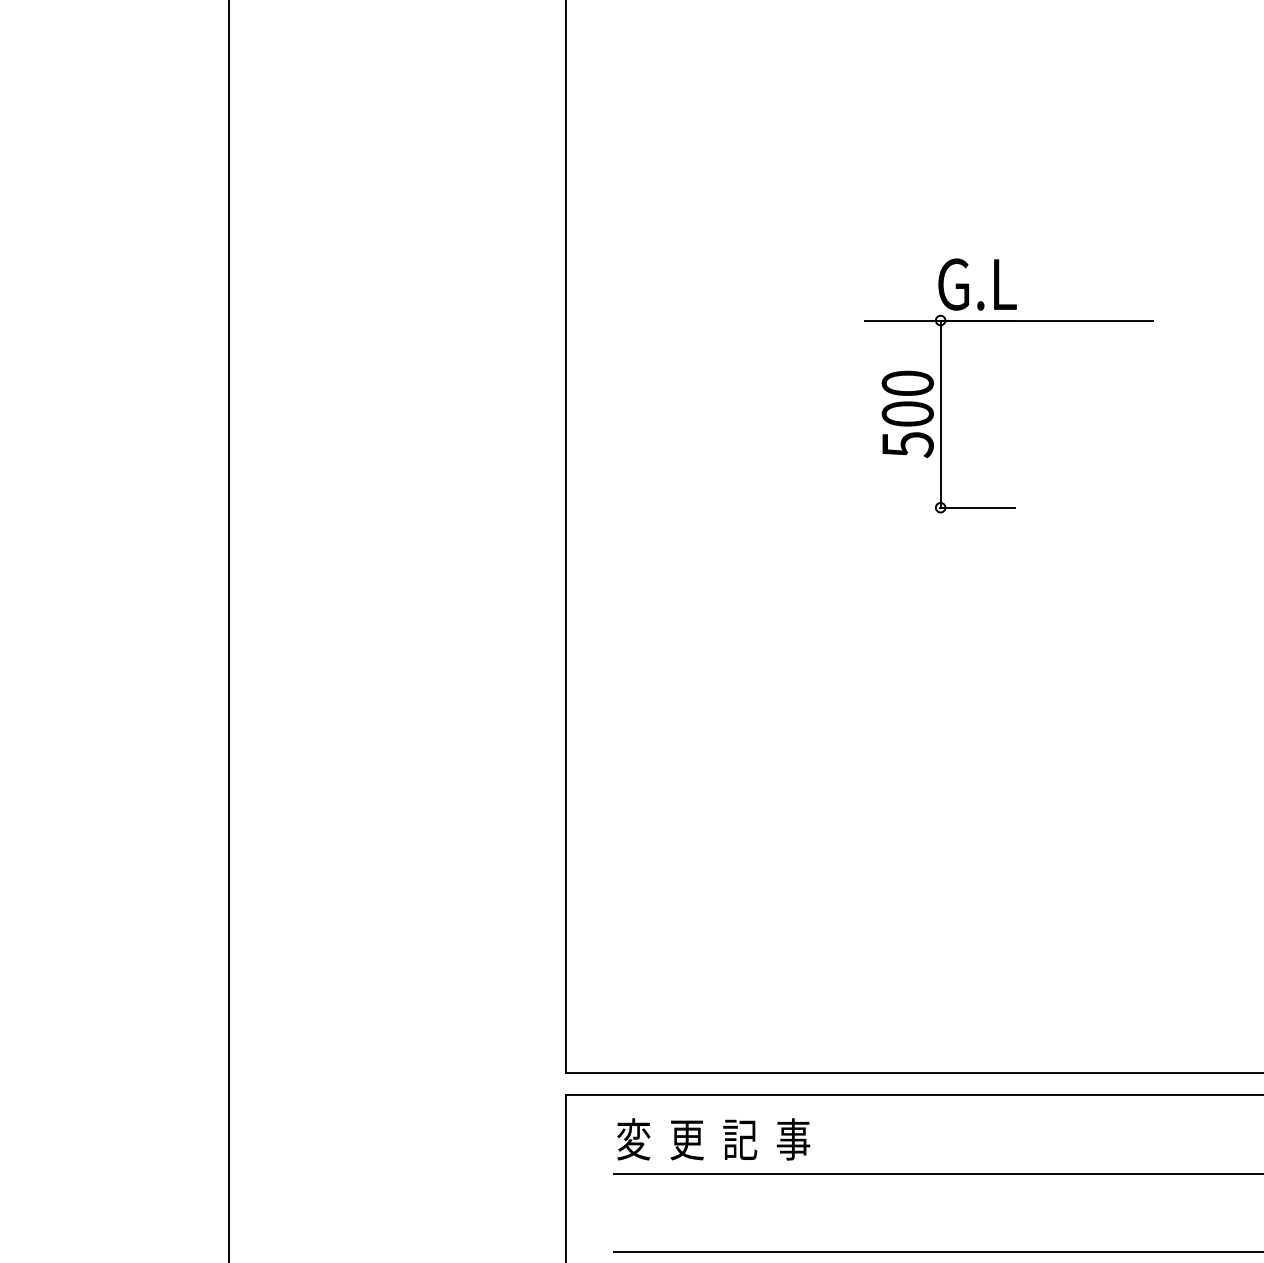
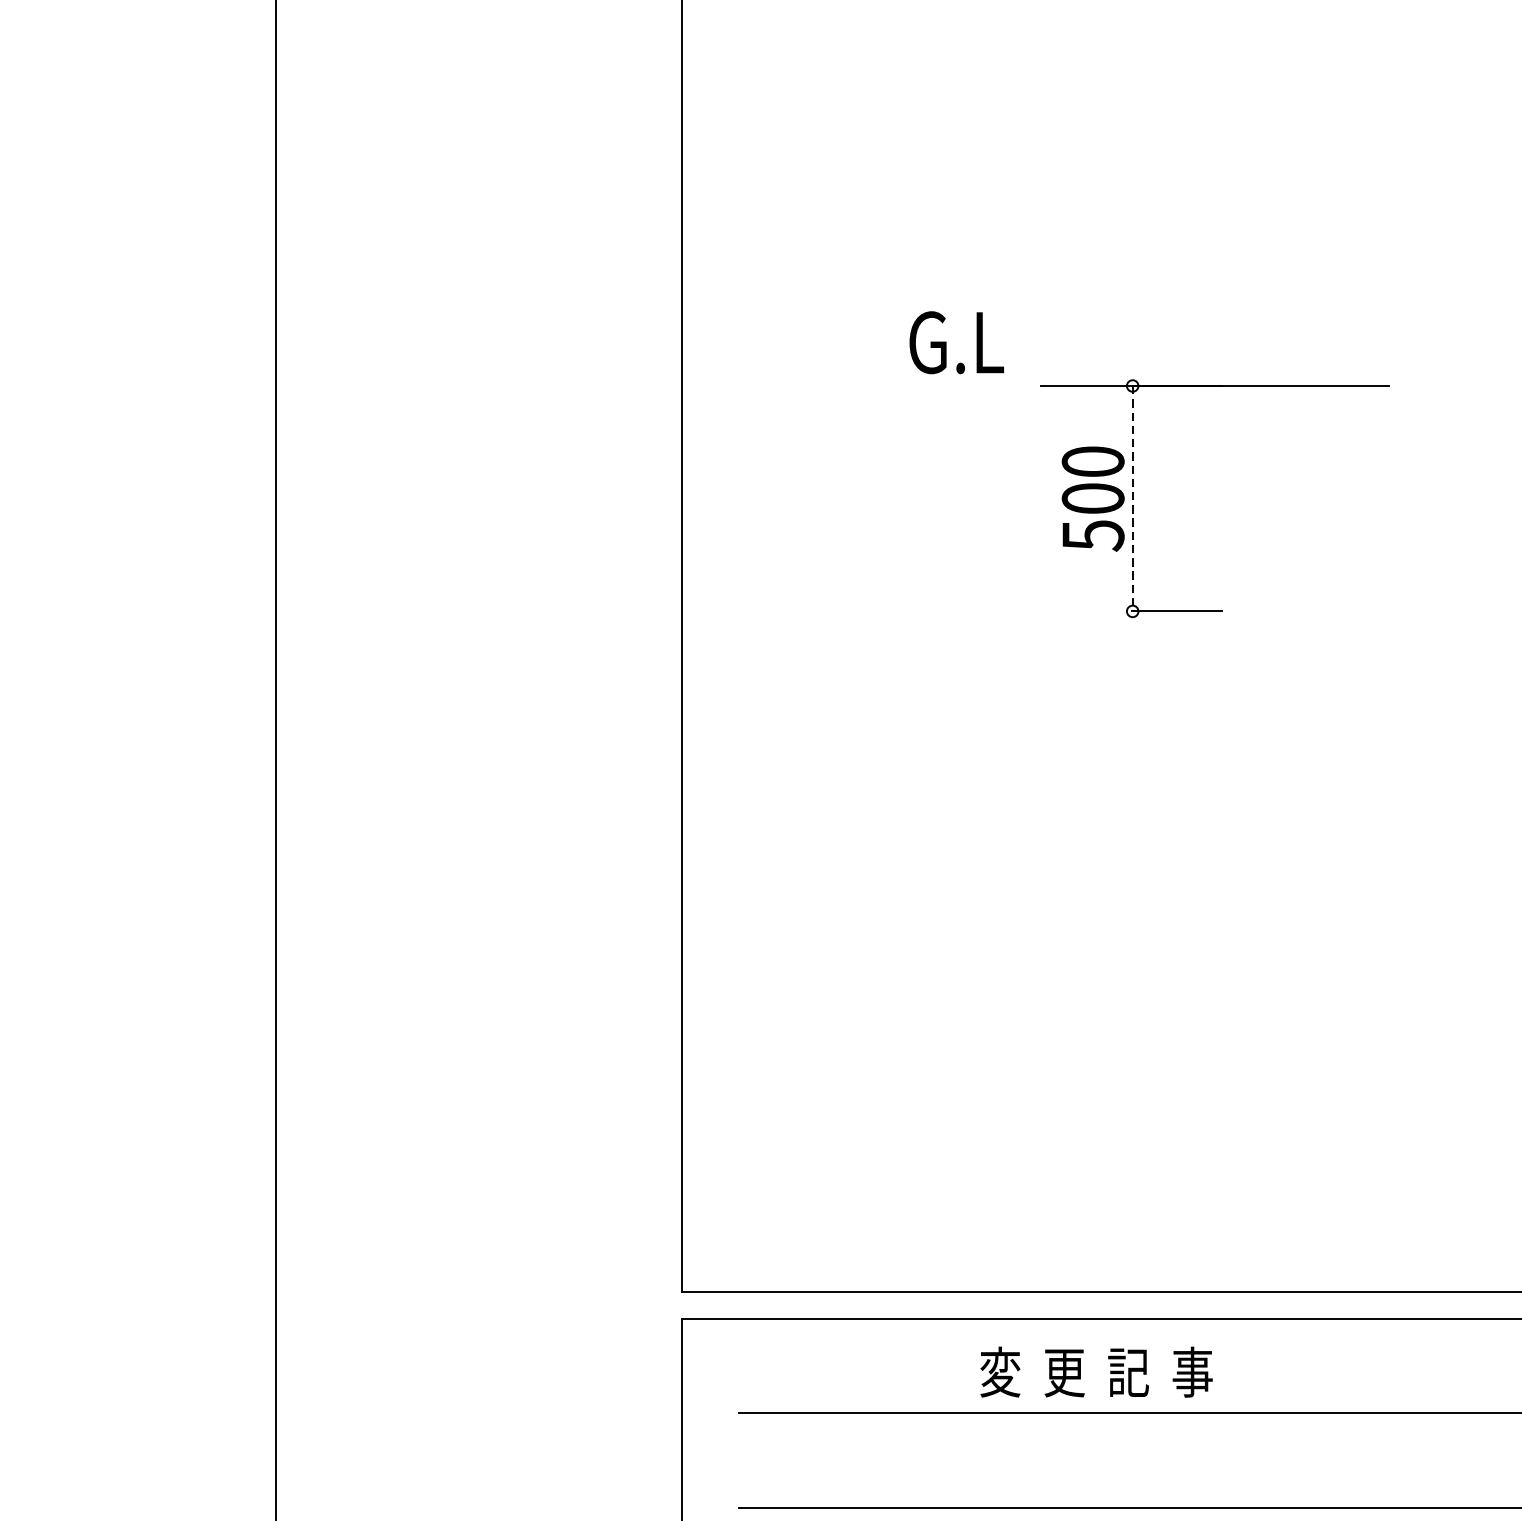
text: (977, 284) -> (956, 342), moved
line: (940, 414) -> (1132, 499), solid -> dashed
text: (713, 1139) -> (1096, 1372), moved

